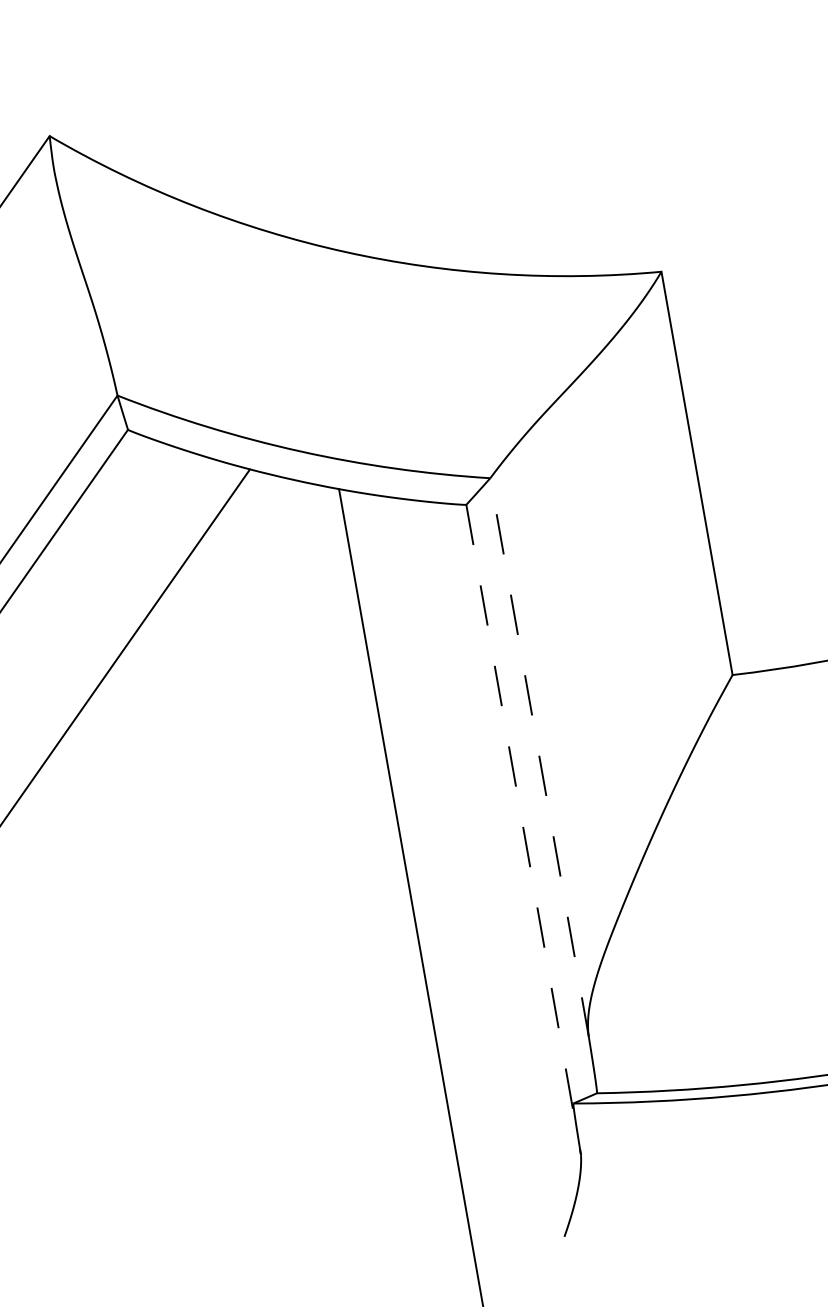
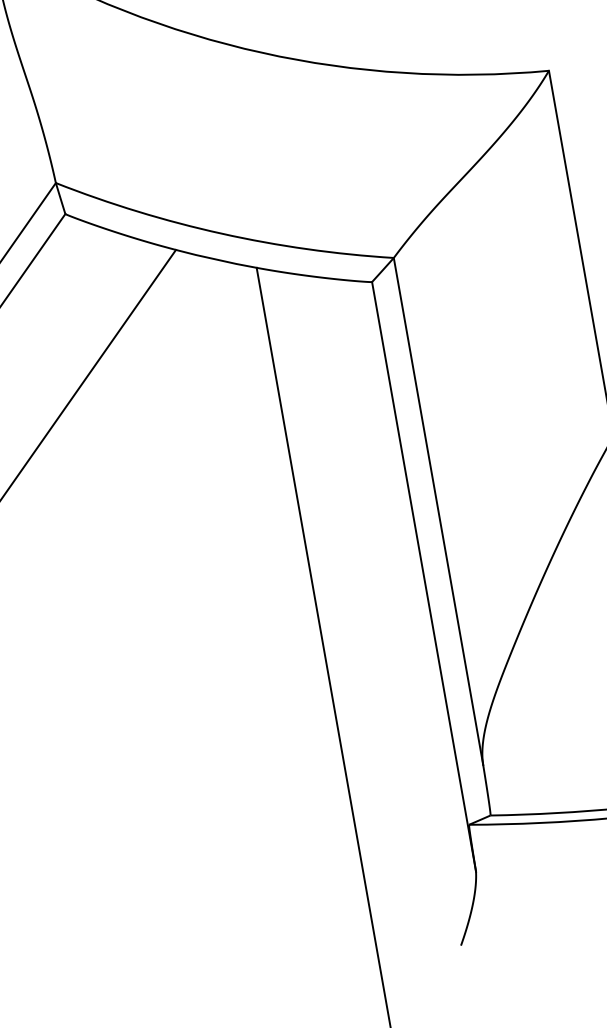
line: (539, 757) -> (438, 511), dashed -> solid
line: (523, 830) -> (423, 577), dashed -> solid

